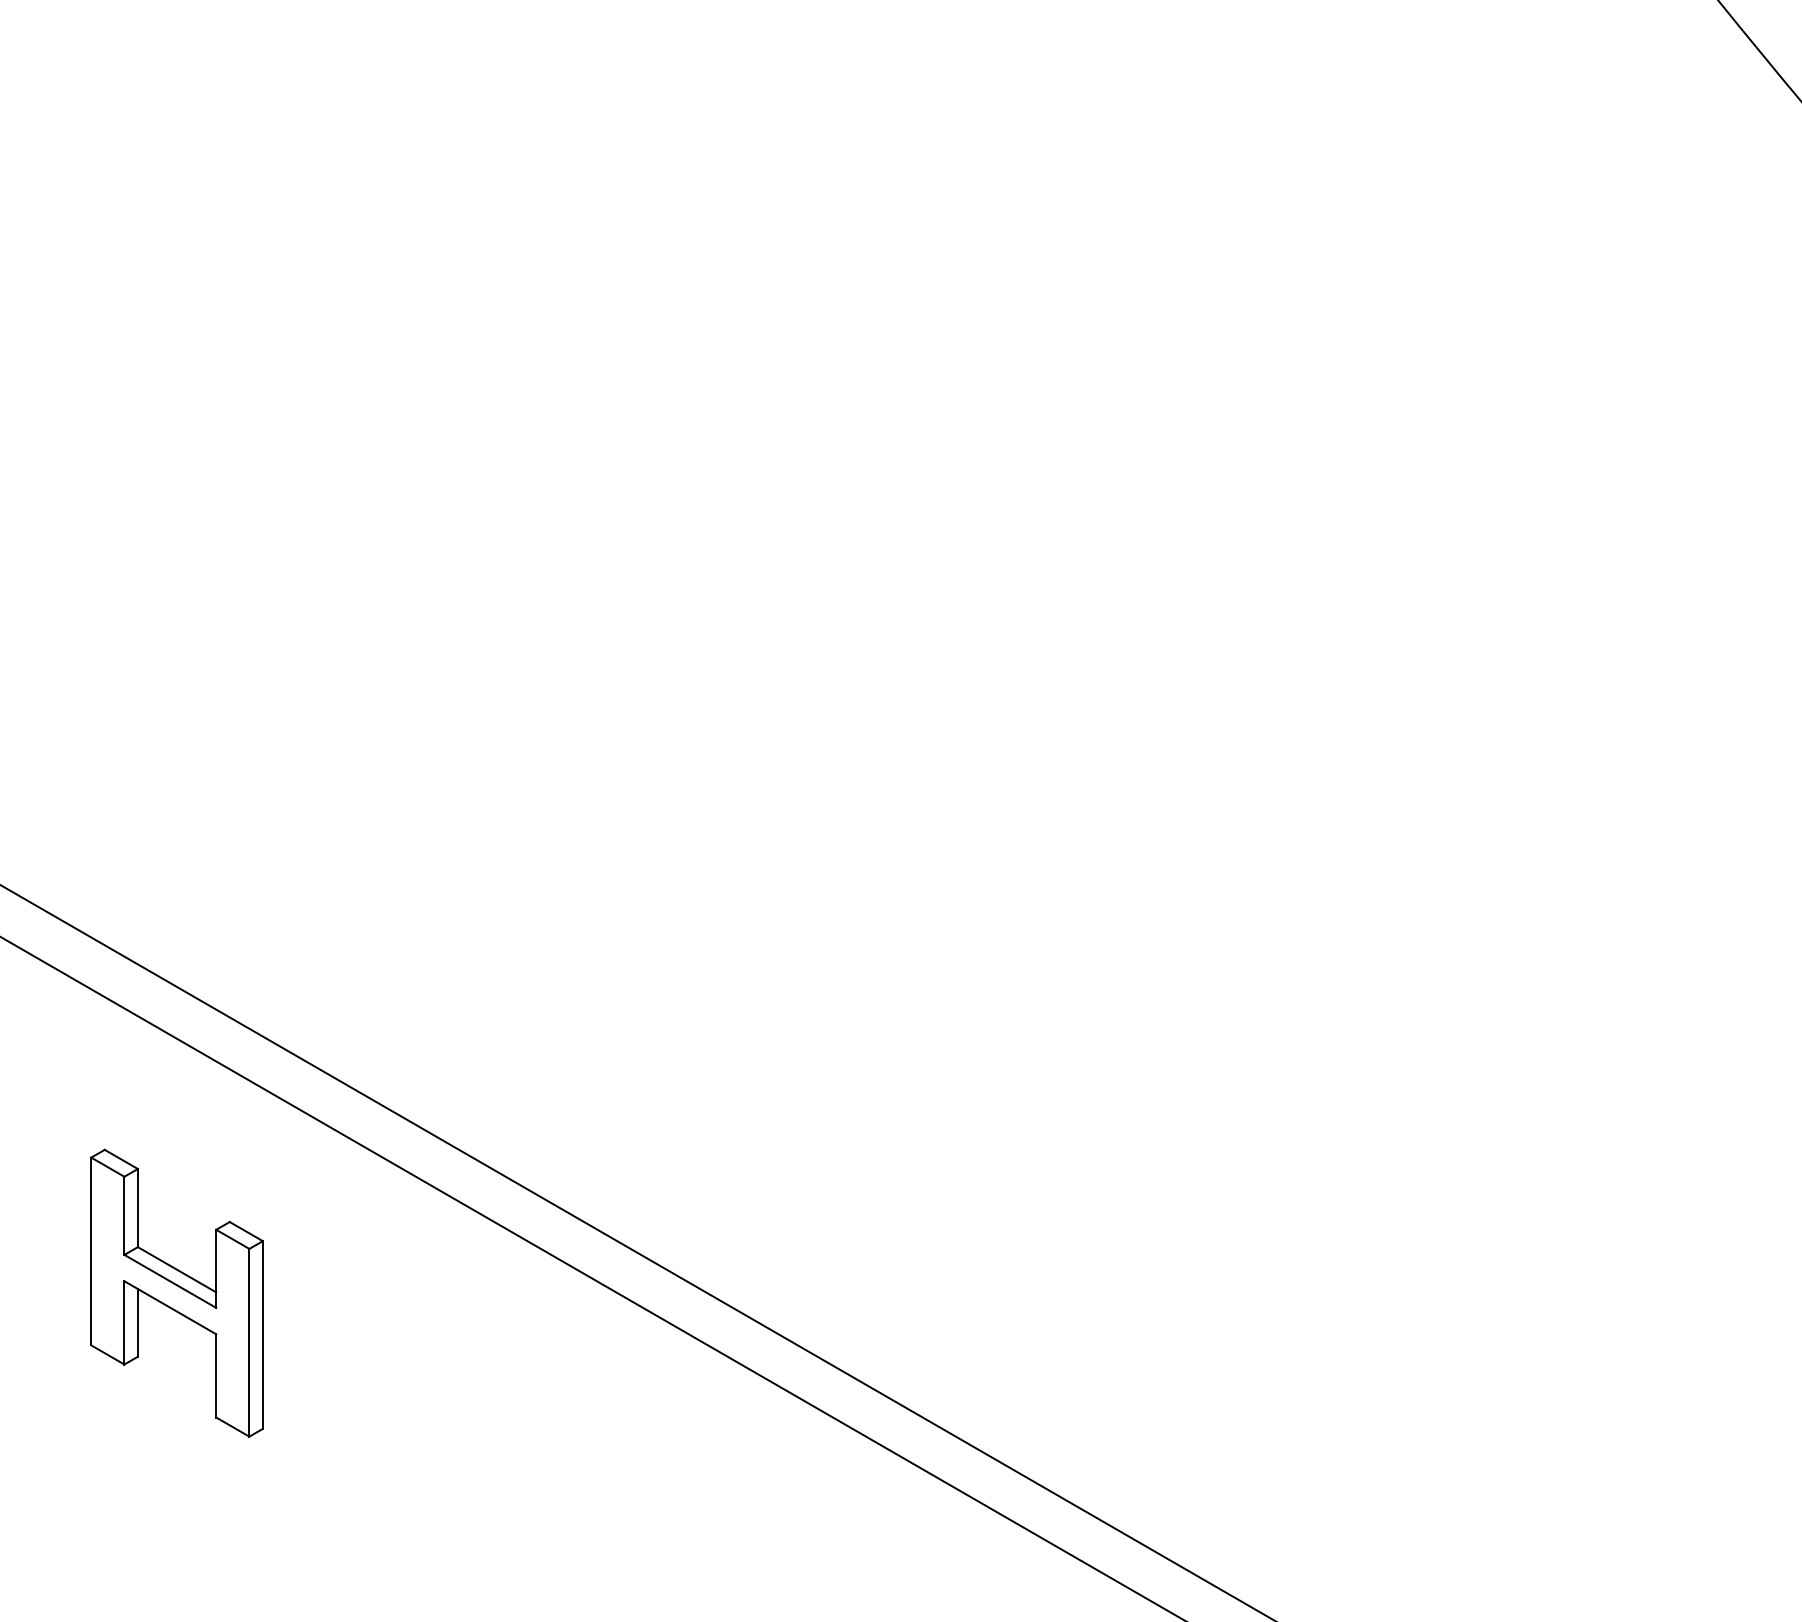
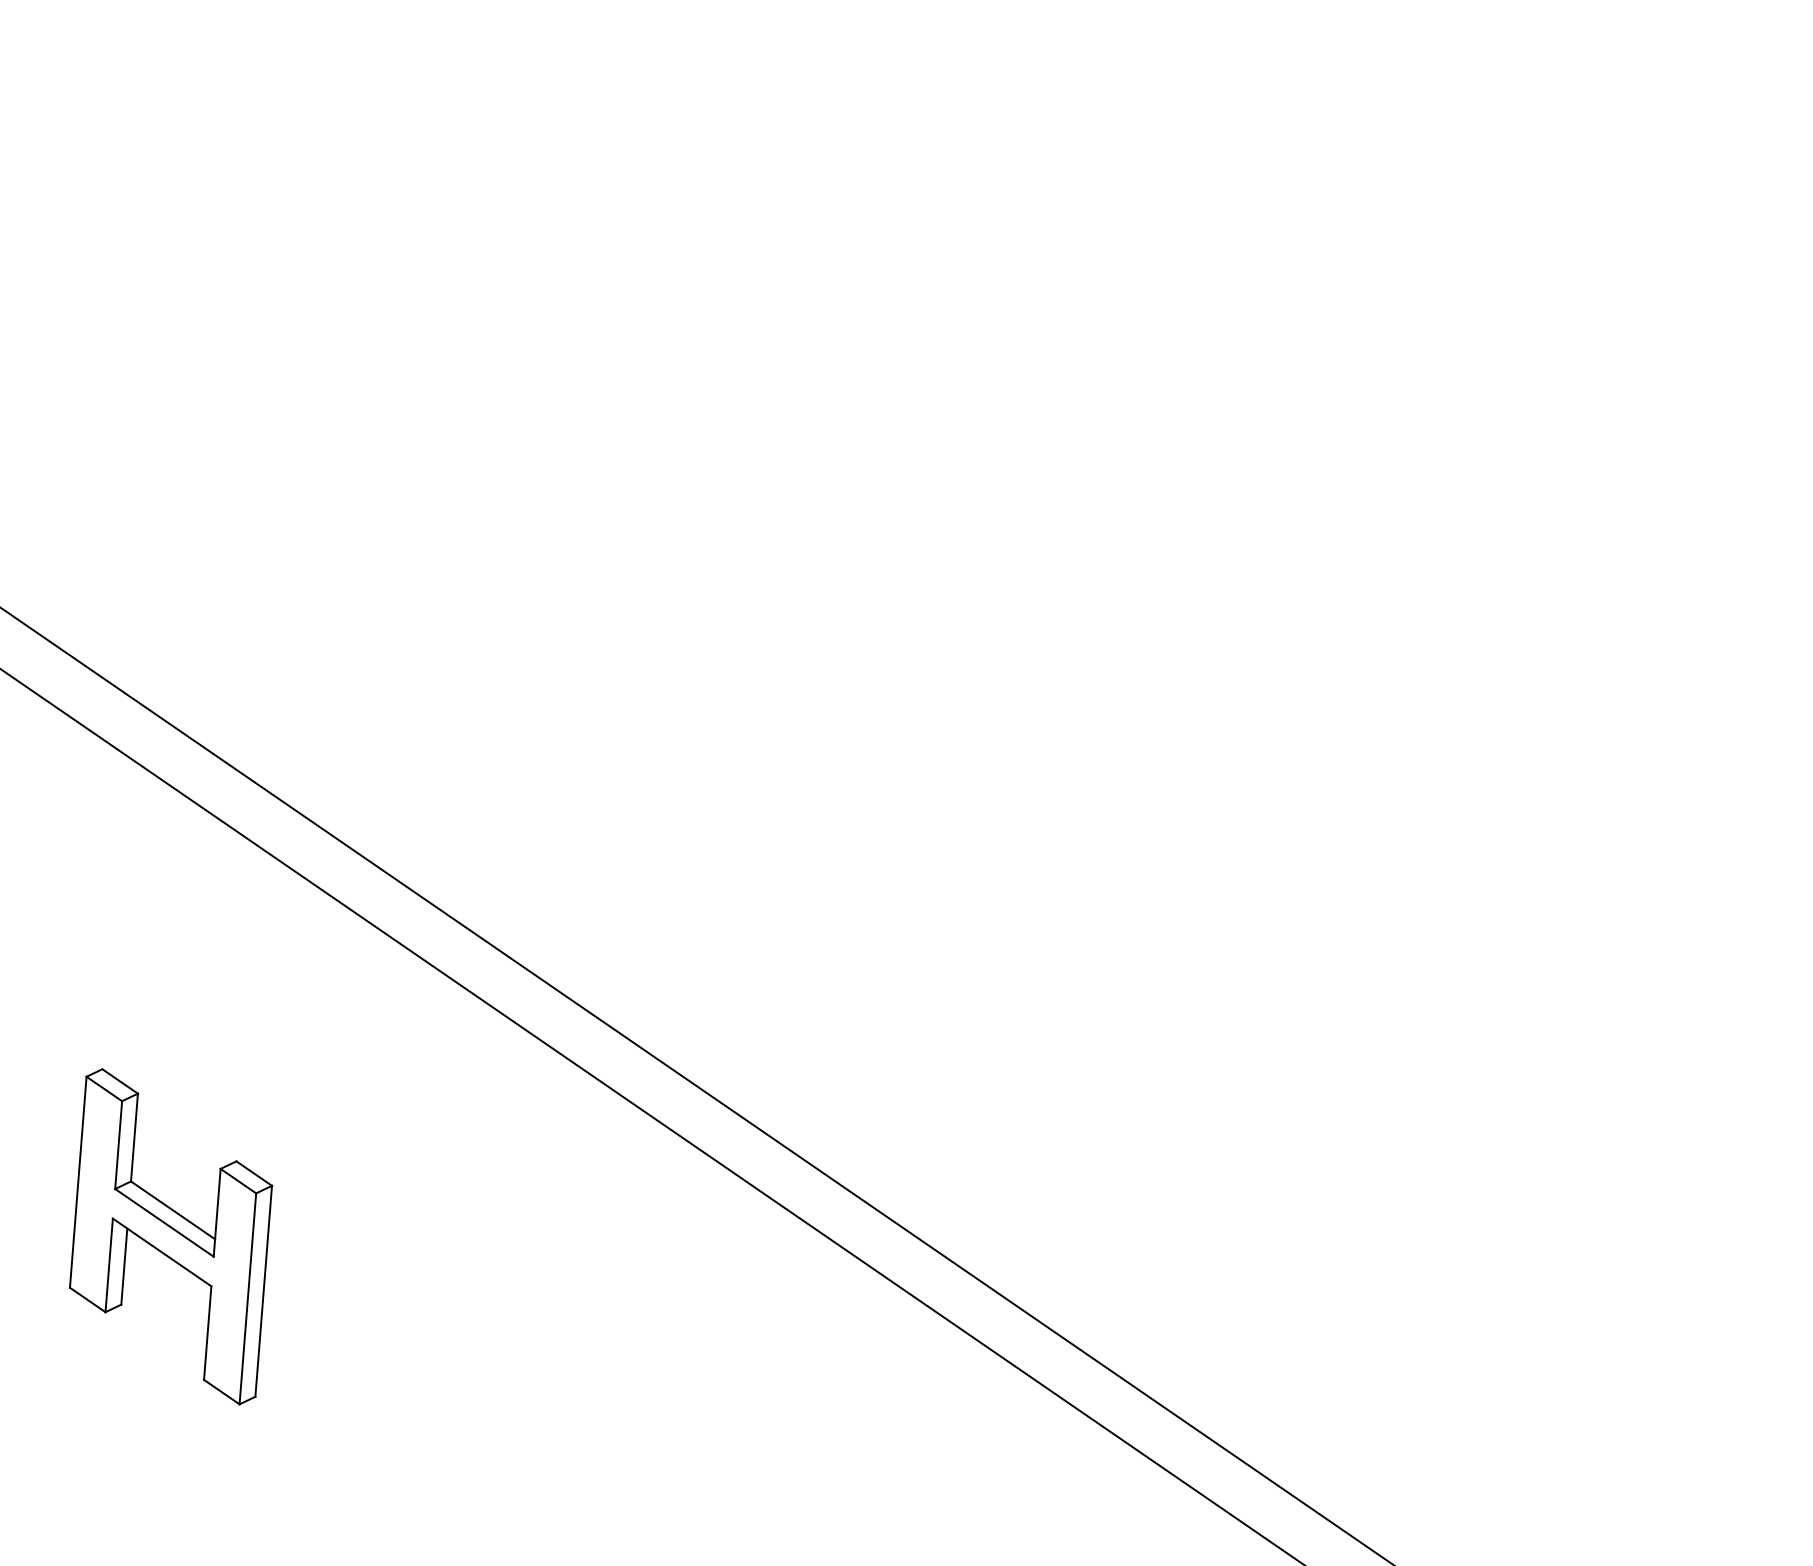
part: (176, 1292) -> (170, 1235), moved

